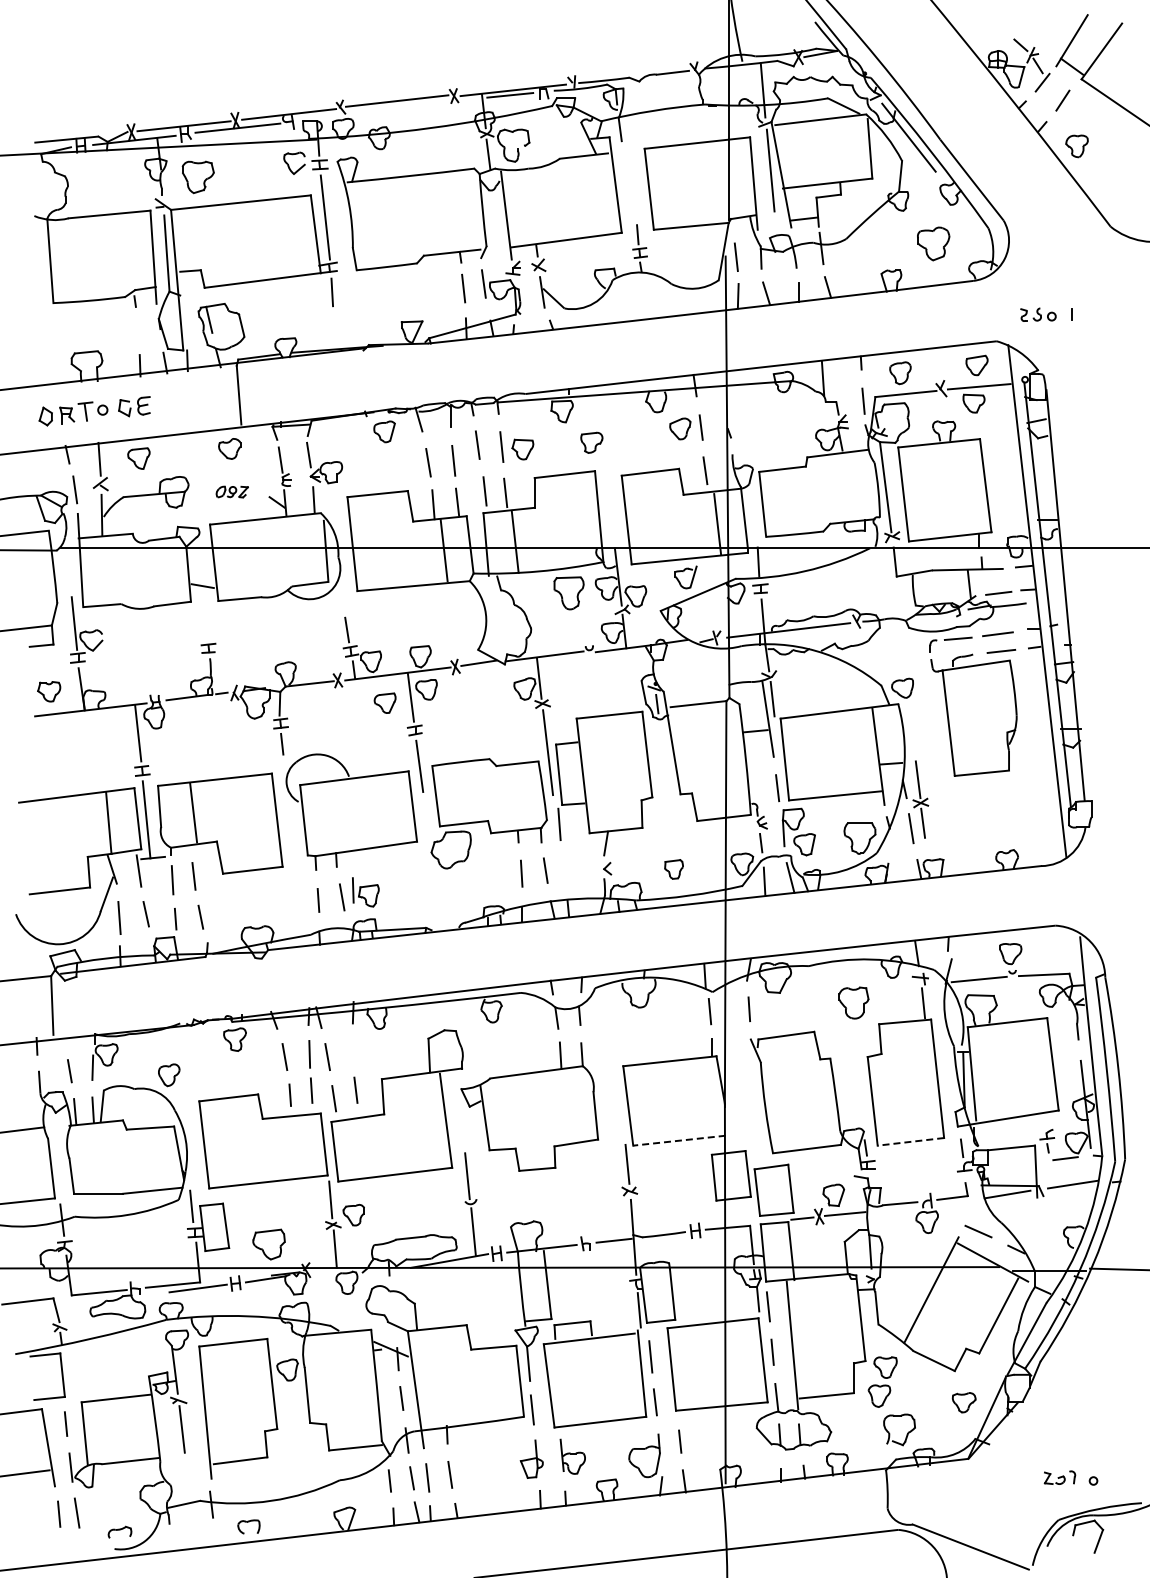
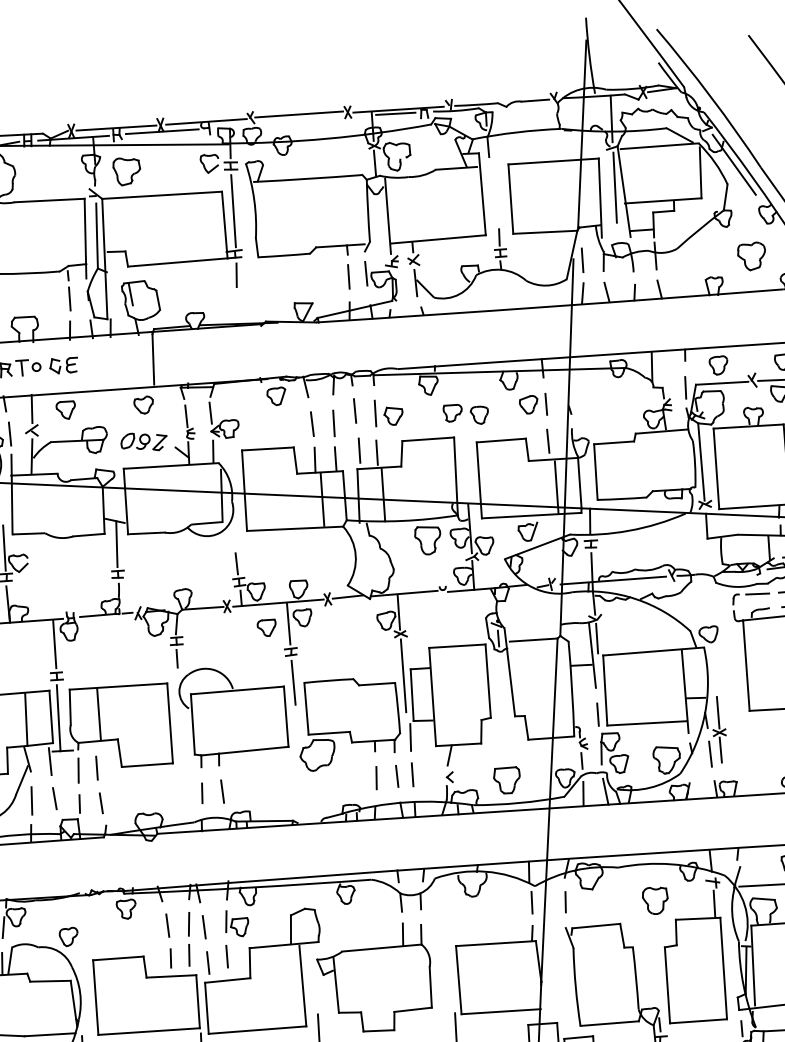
line: (137, 328) -> (69, 298), added
part: (623, 443) -> (479, 414), added
part: (232, 491) -> (144, 441), size x1.67
line: (205, 612) -> (116, 543), added
line: (563, 867) -> (412, 774), added
part: (673, 869) -> (506, 780), size x1.67
part: (365, 892) -> (236, 923), moved
line: (678, 1140) -> (500, 1011), dashed -> solid
line: (910, 1141) -> (698, 1020), dashed -> solid

